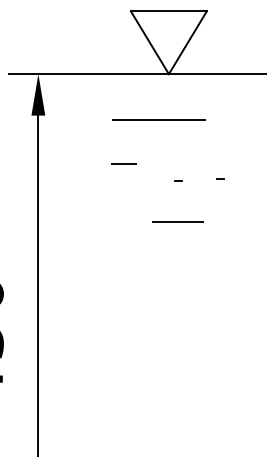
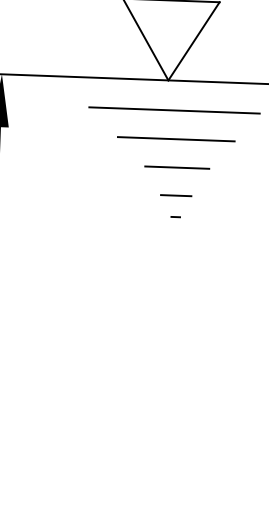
line: (174, 97) -> (174, 110), added
line: (158, 119) -> (175, 138), moved
line: (123, 163) -> (175, 194), moved
line: (220, 178) -> (229, 215), removed
line: (177, 221) -> (176, 166), moved

